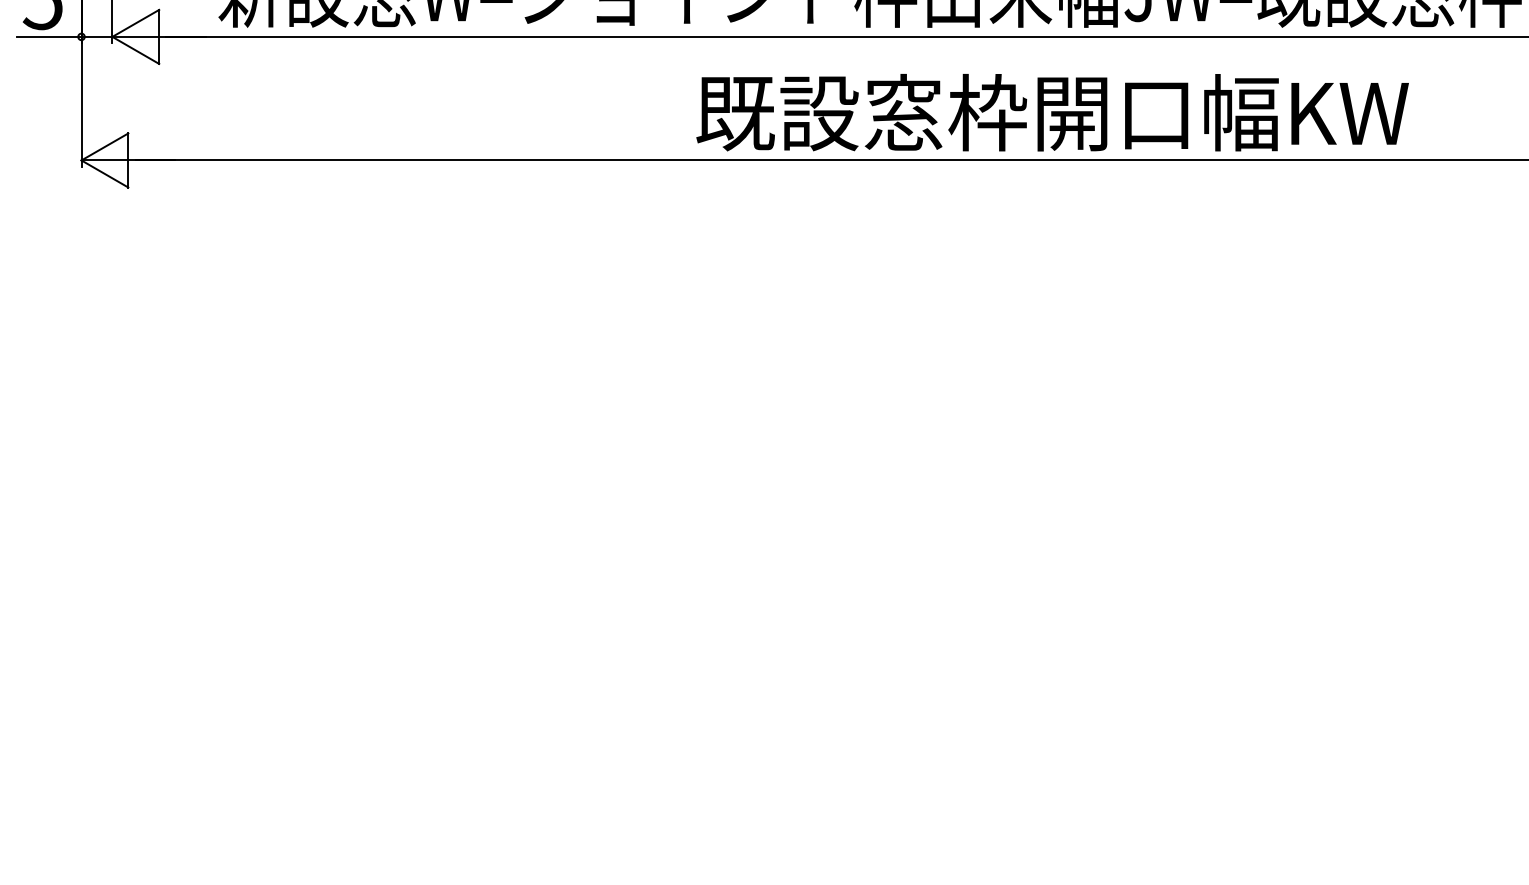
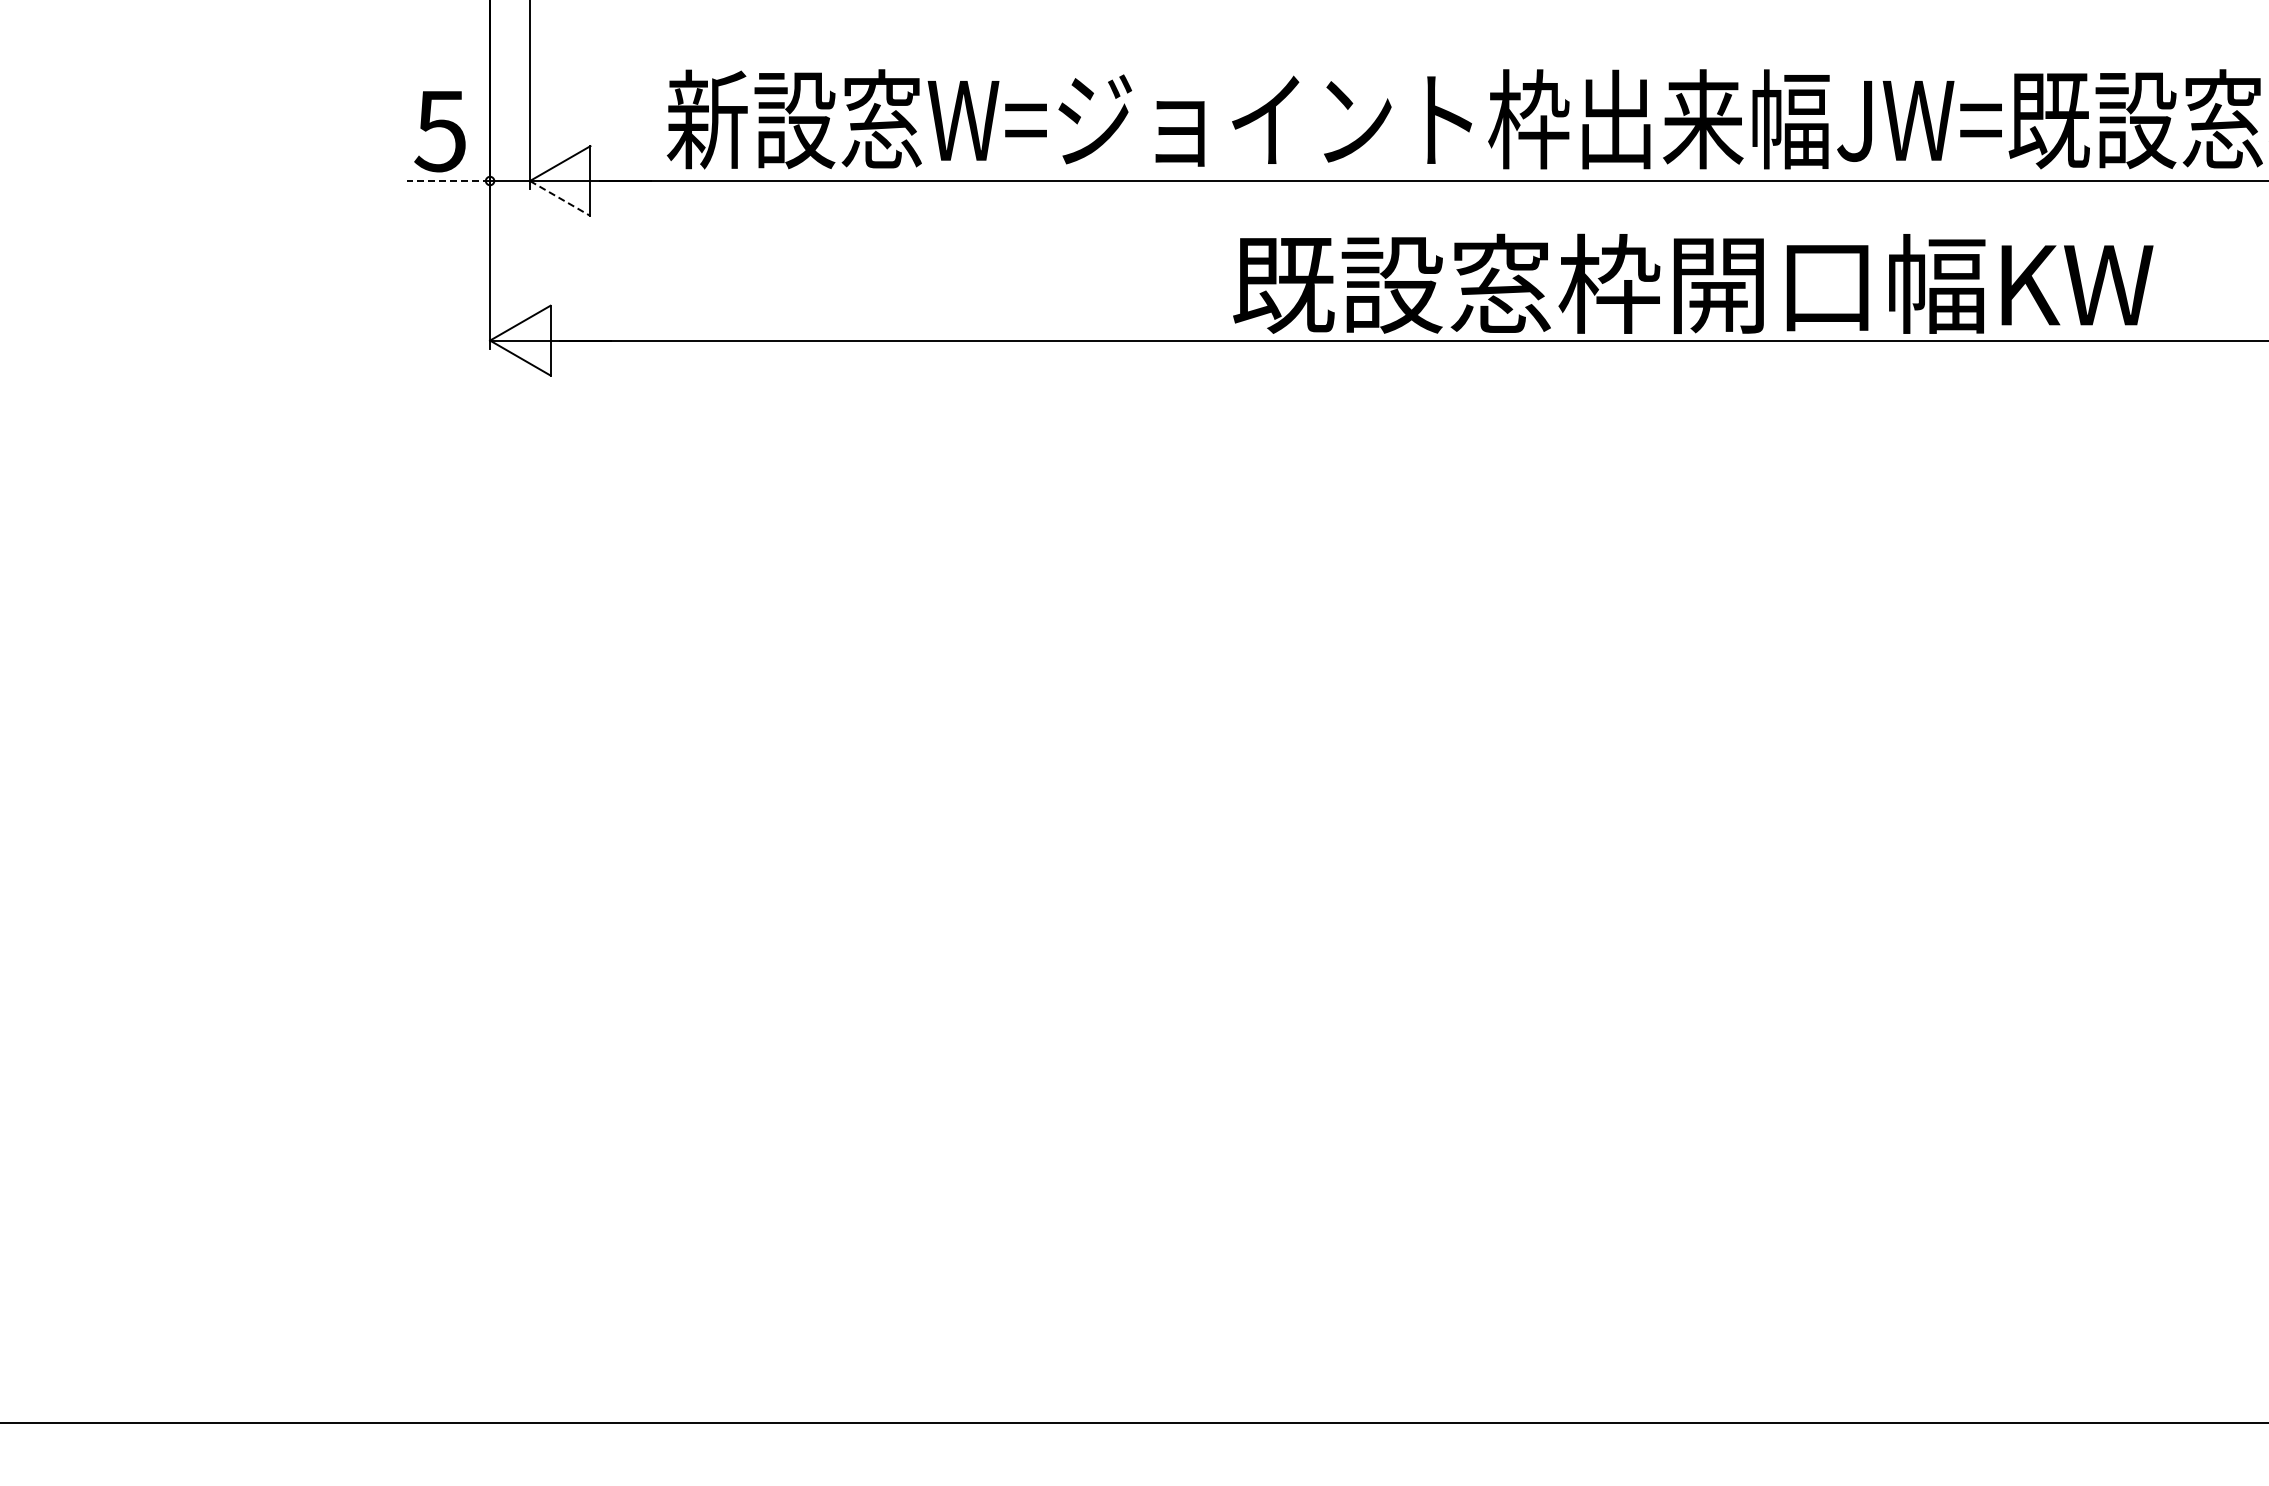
line: (49, 37) -> (448, 181), solid -> dashed
line: (136, 50) -> (560, 198), solid -> dashed
text: (1052, 112) -> (1693, 283), moved

